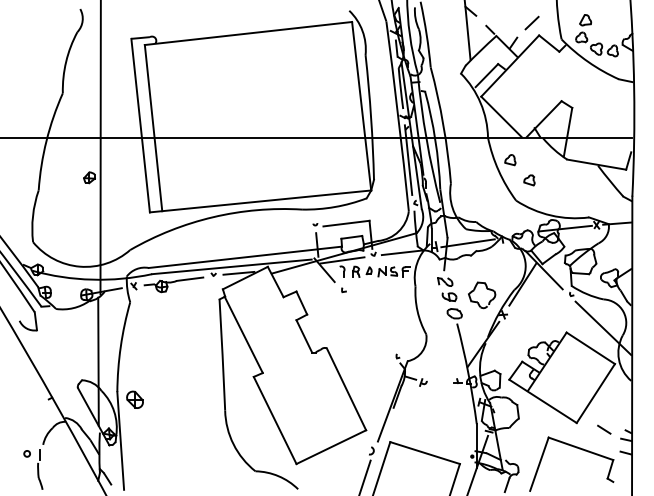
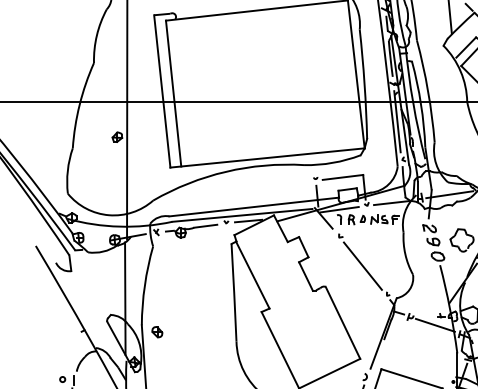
line: (368, 324) -> (362, 265), added
line: (451, 391) -> (435, 324), added
part: (134, 399) -> (156, 331), size x0.71

